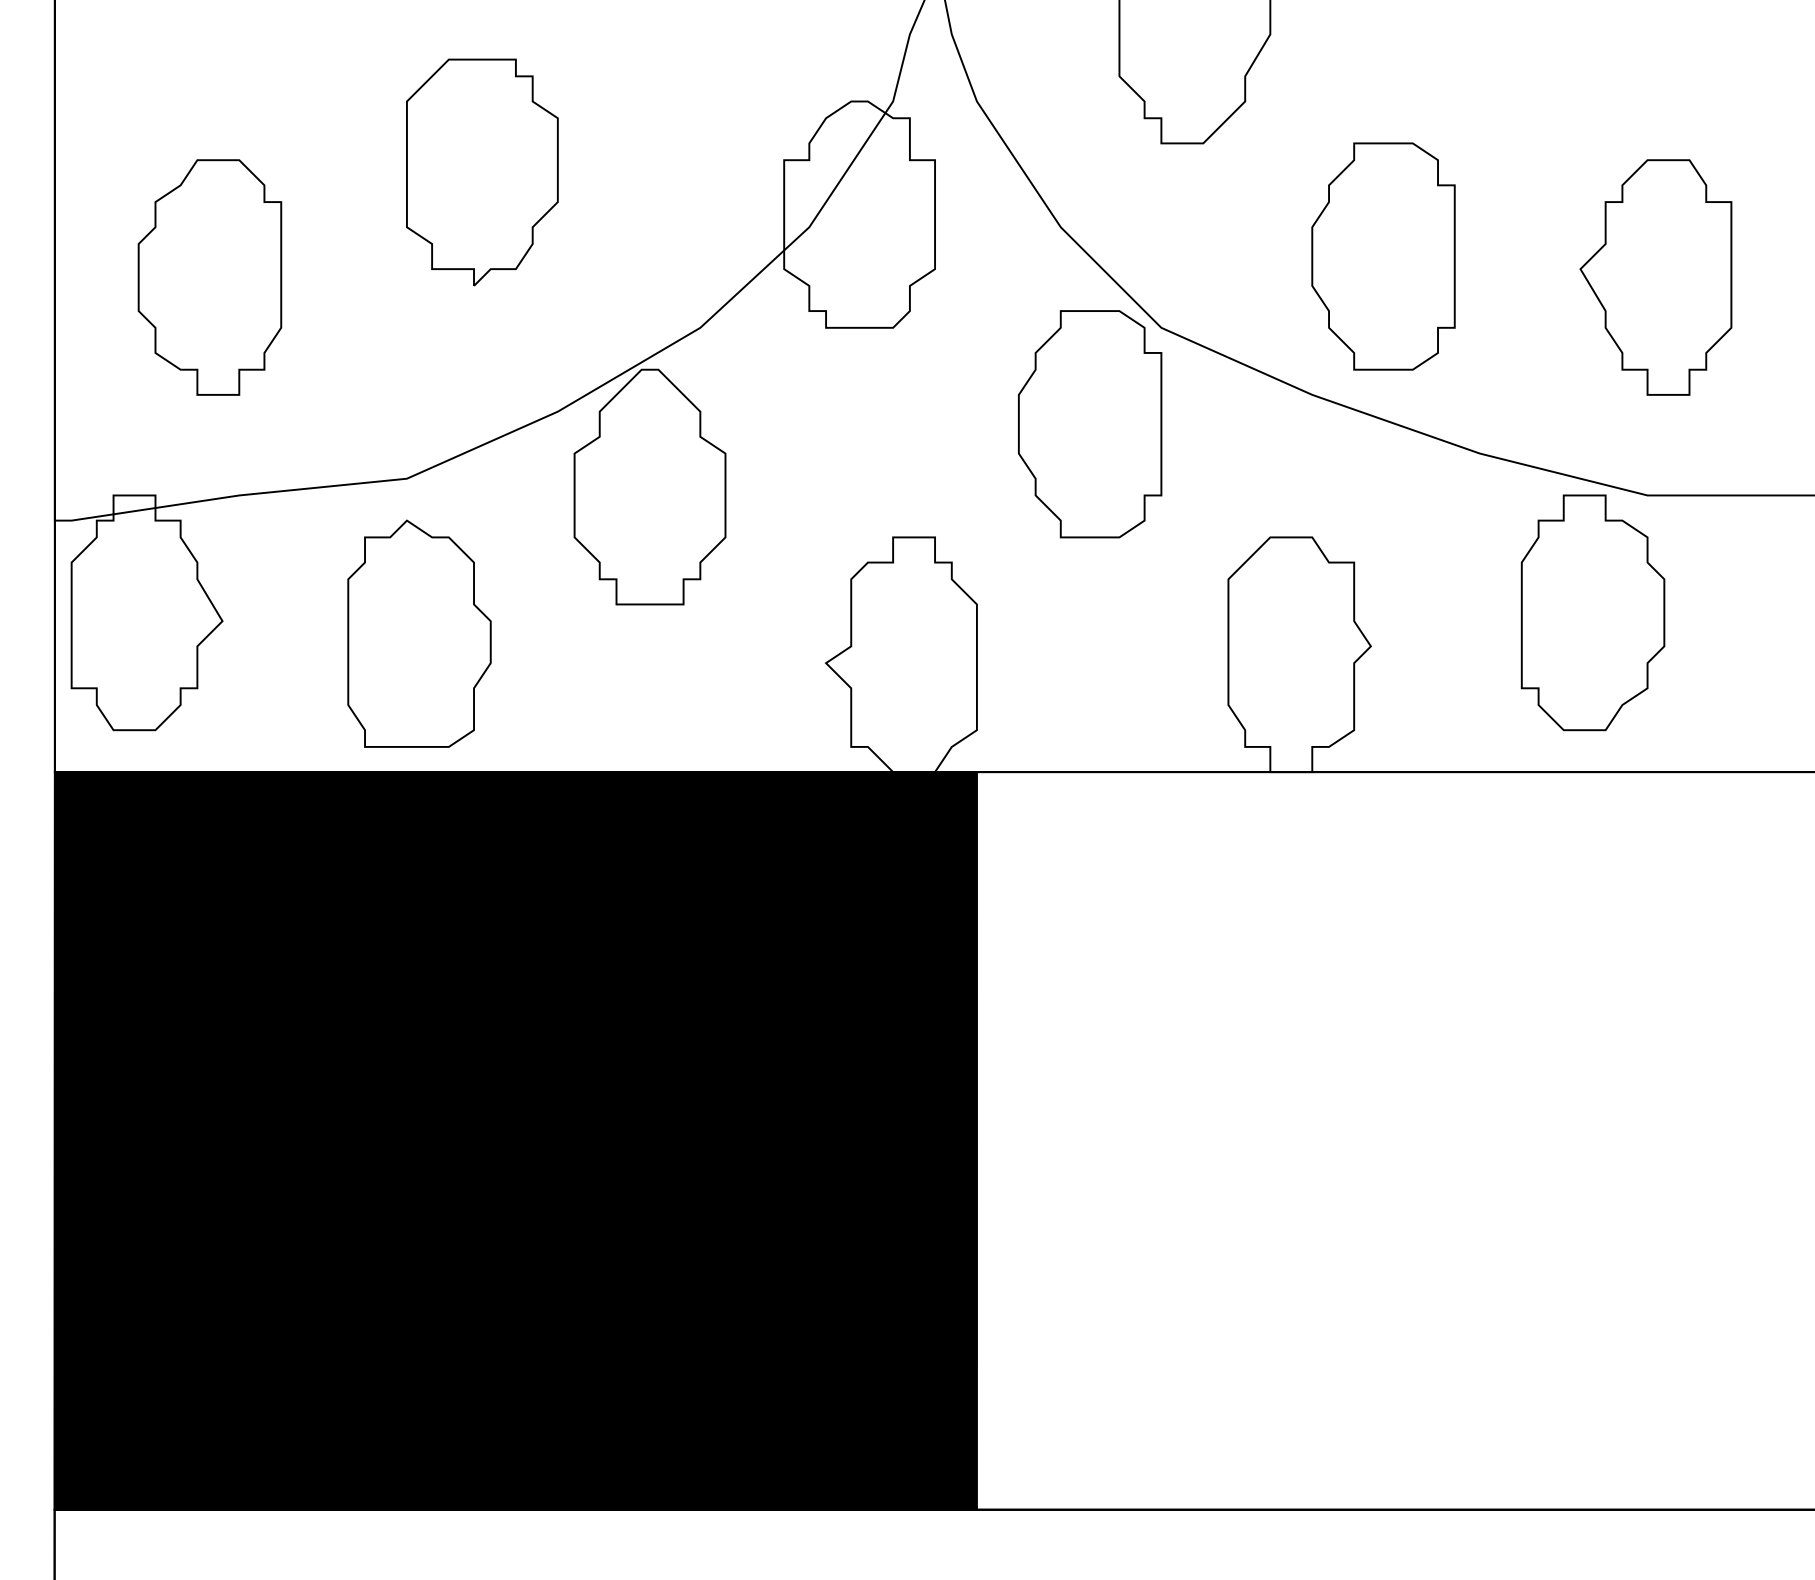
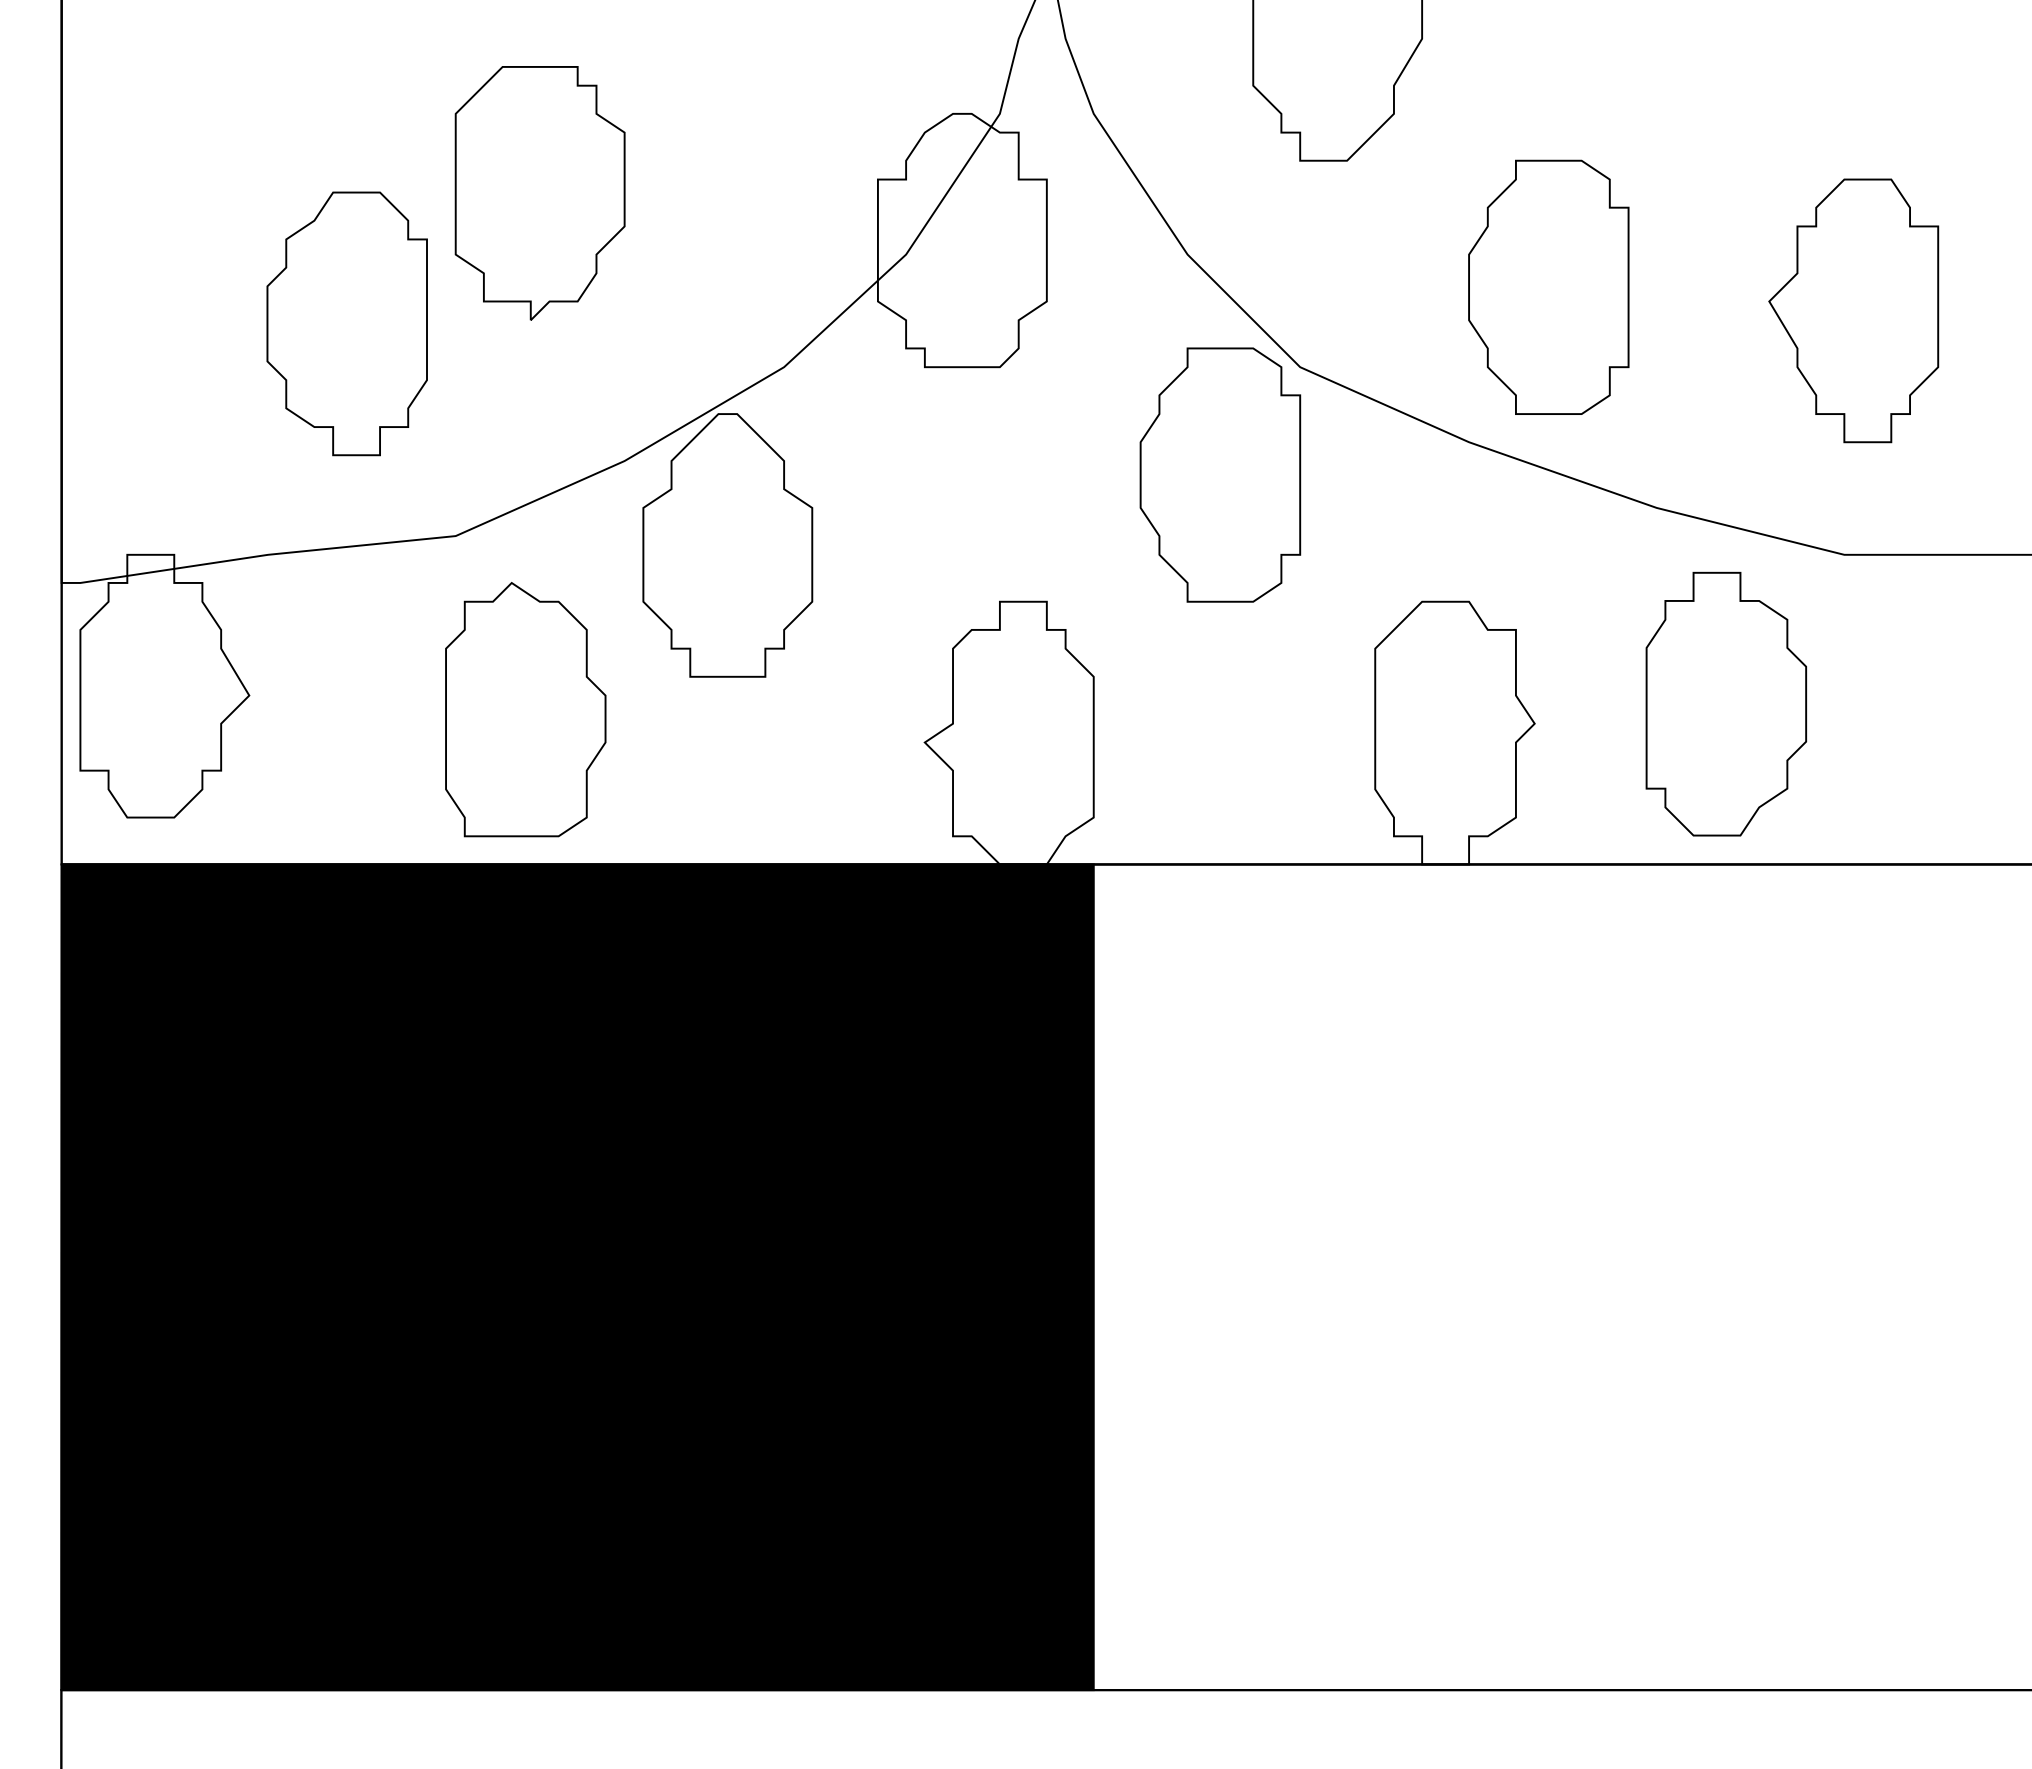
part: (209, 277) -> (346, 323), moved
part: (1592, 612) -> (1725, 703), moved
part: (419, 633) -> (525, 709), moved

